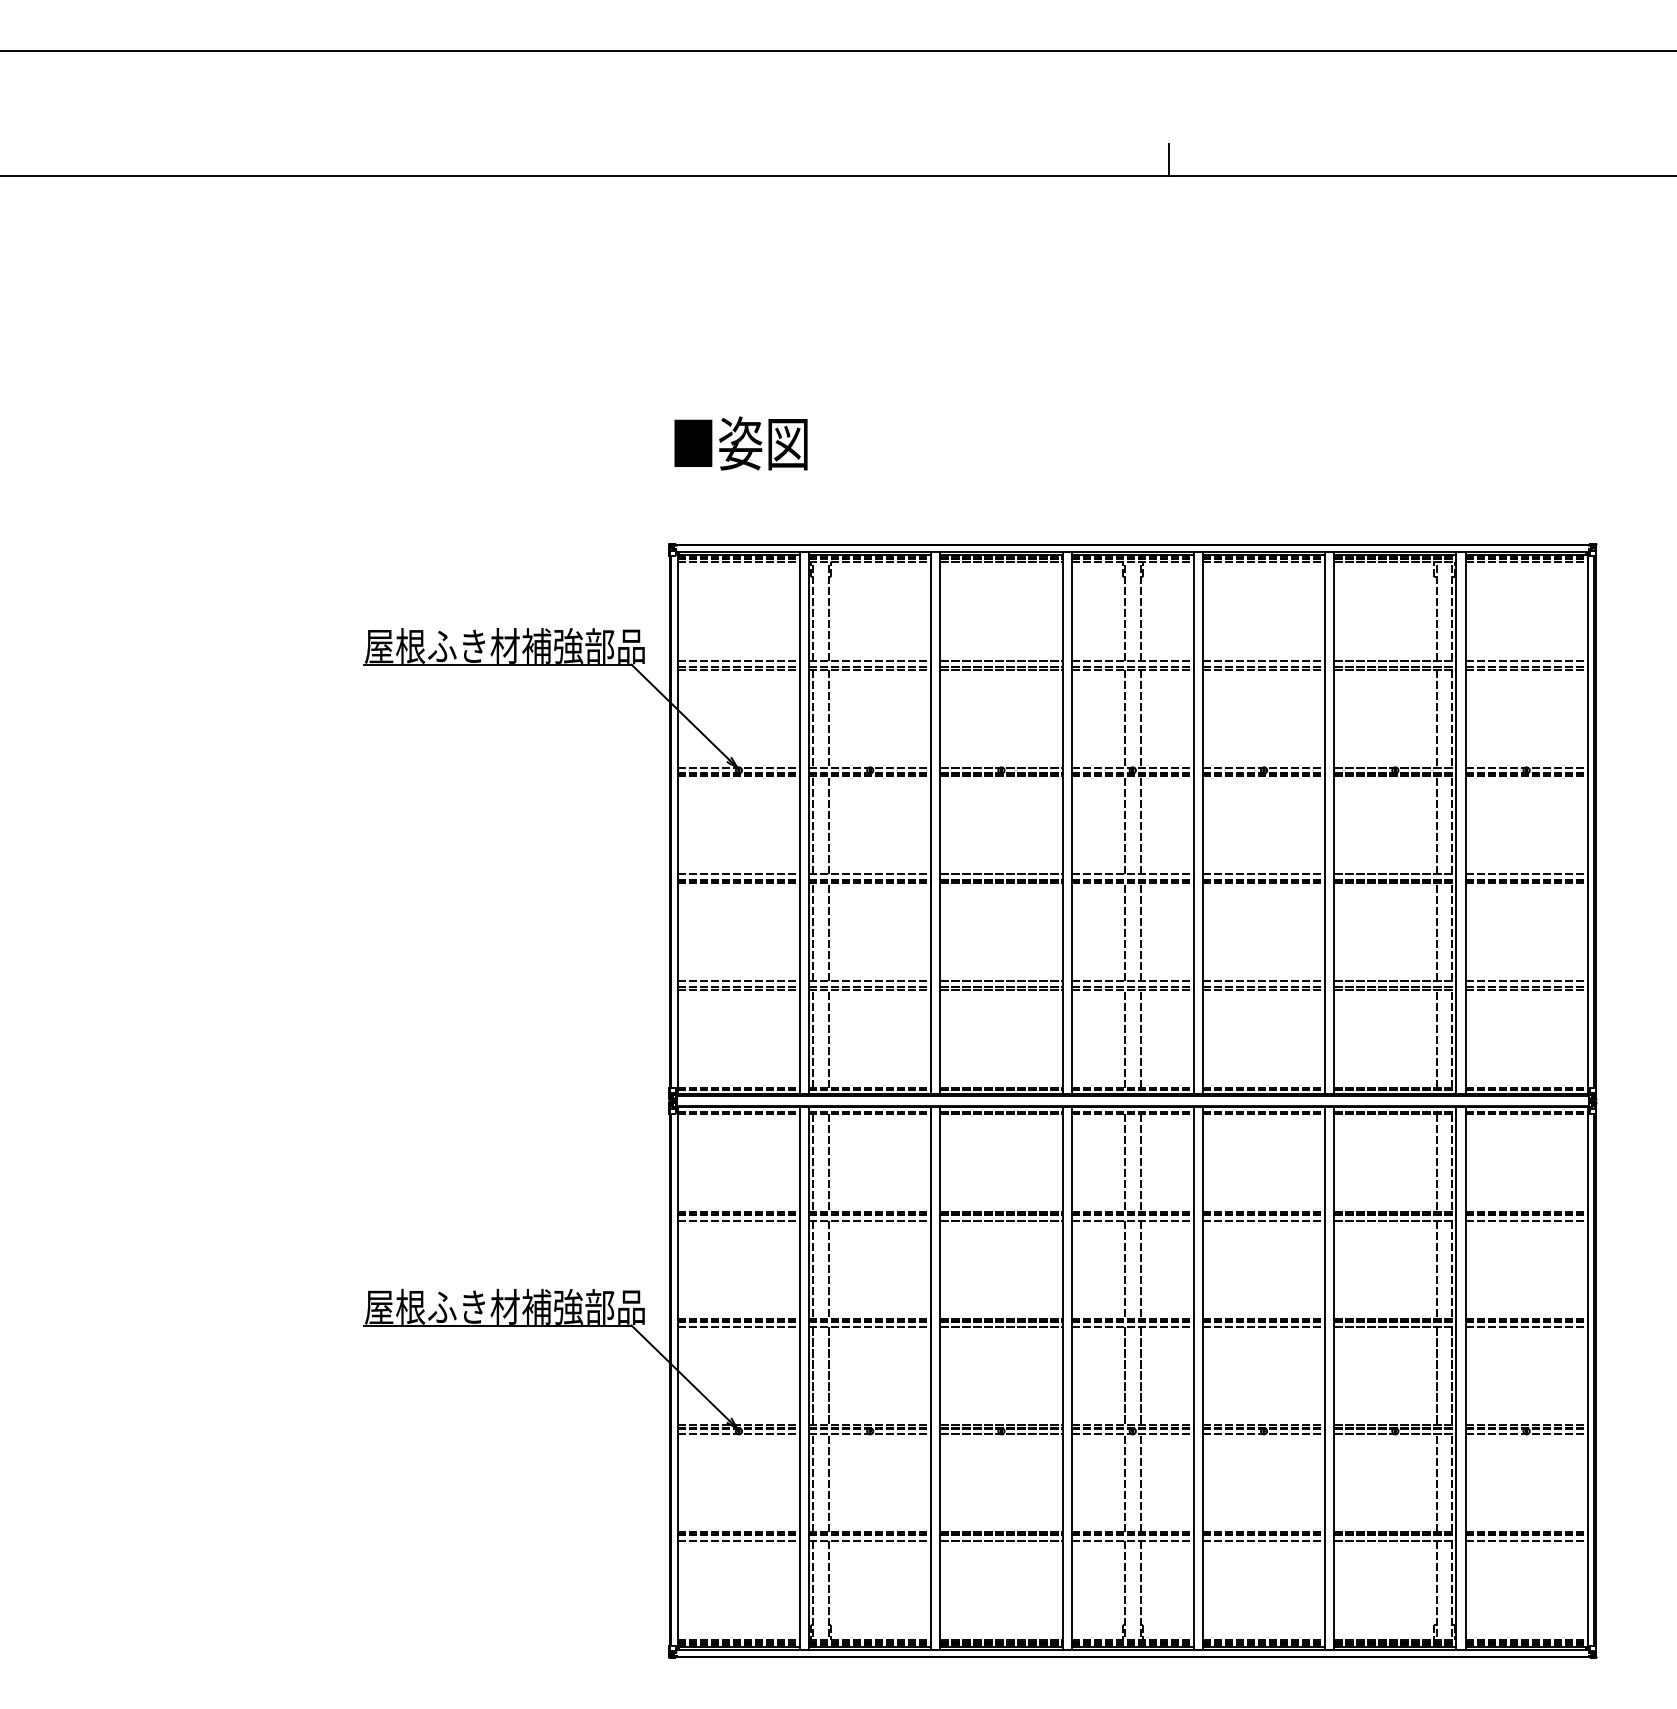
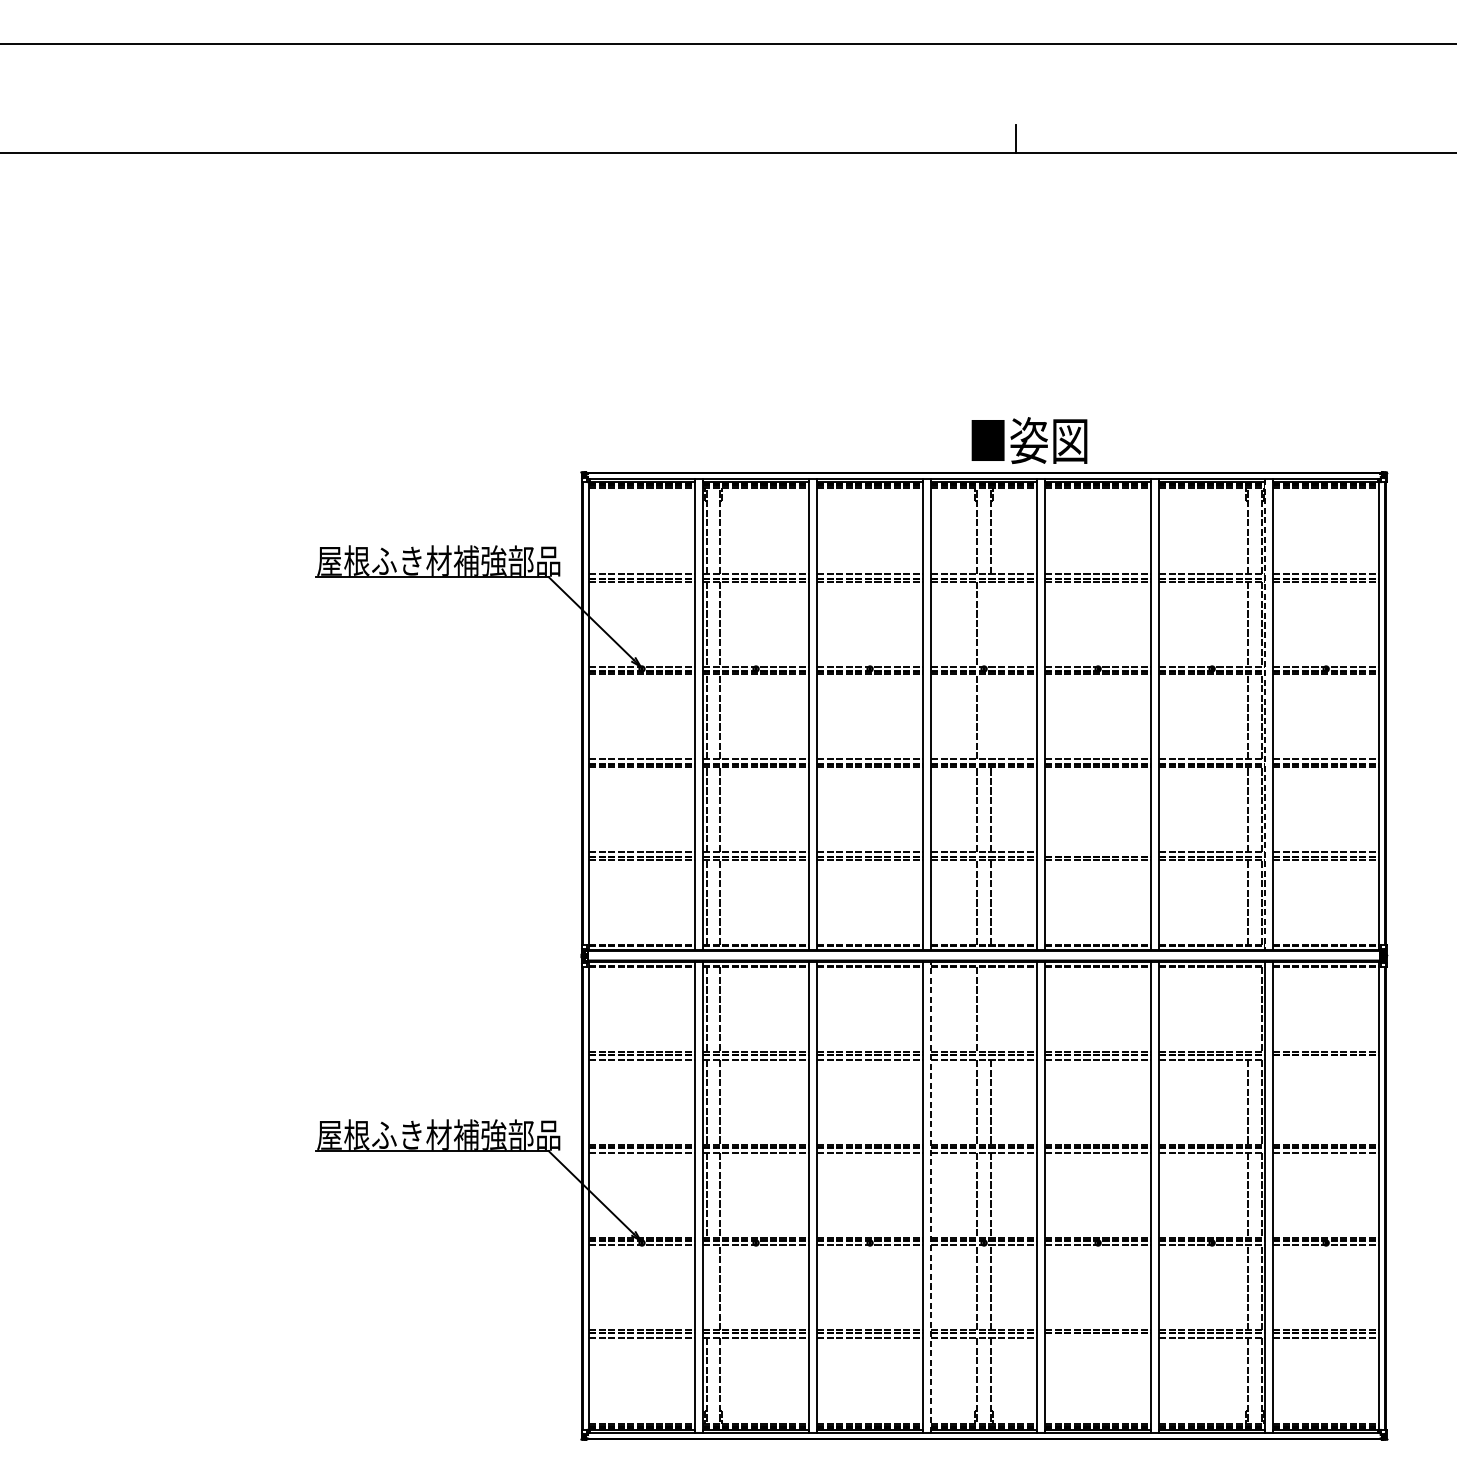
text: (740, 443) -> (1029, 440), moved
line: (1140, 718) -> (990, 623), removed
line: (1456, 823) -> (1265, 715), solid -> dashed
line: (1140, 825) -> (990, 716), removed
line: (1264, 981) -> (1098, 852), removed
line: (1140, 1162) -> (990, 1009), removed
line: (1436, 1162) -> (1247, 1009), removed
line: (1526, 1220) -> (1326, 1059), removed
line: (1071, 1378) -> (930, 1197), solid -> dashed
line: (813, 1482) -> (706, 1287), removed
line: (1264, 1540) -> (1098, 1337), removed

